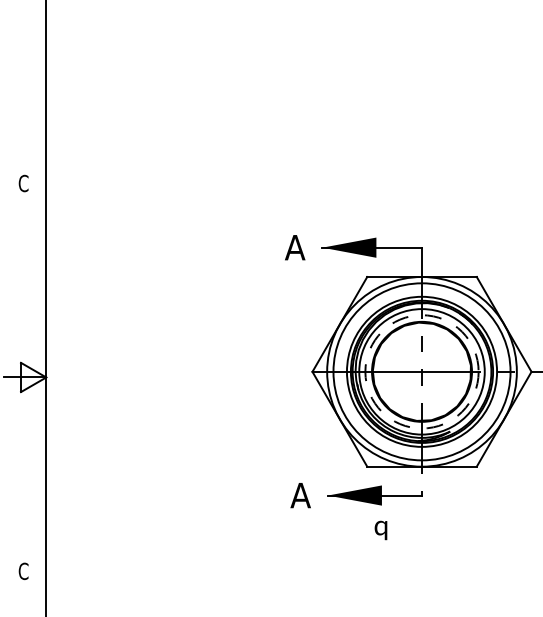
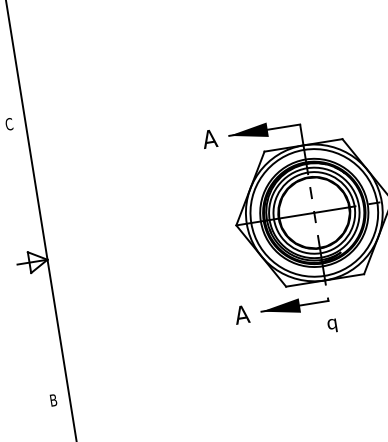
circle: (421, 371) -> (313, 212), dashed -> solid
text: (380, 530) -> (332, 325), moved
text: (23, 571) -> (53, 400), C -> B

